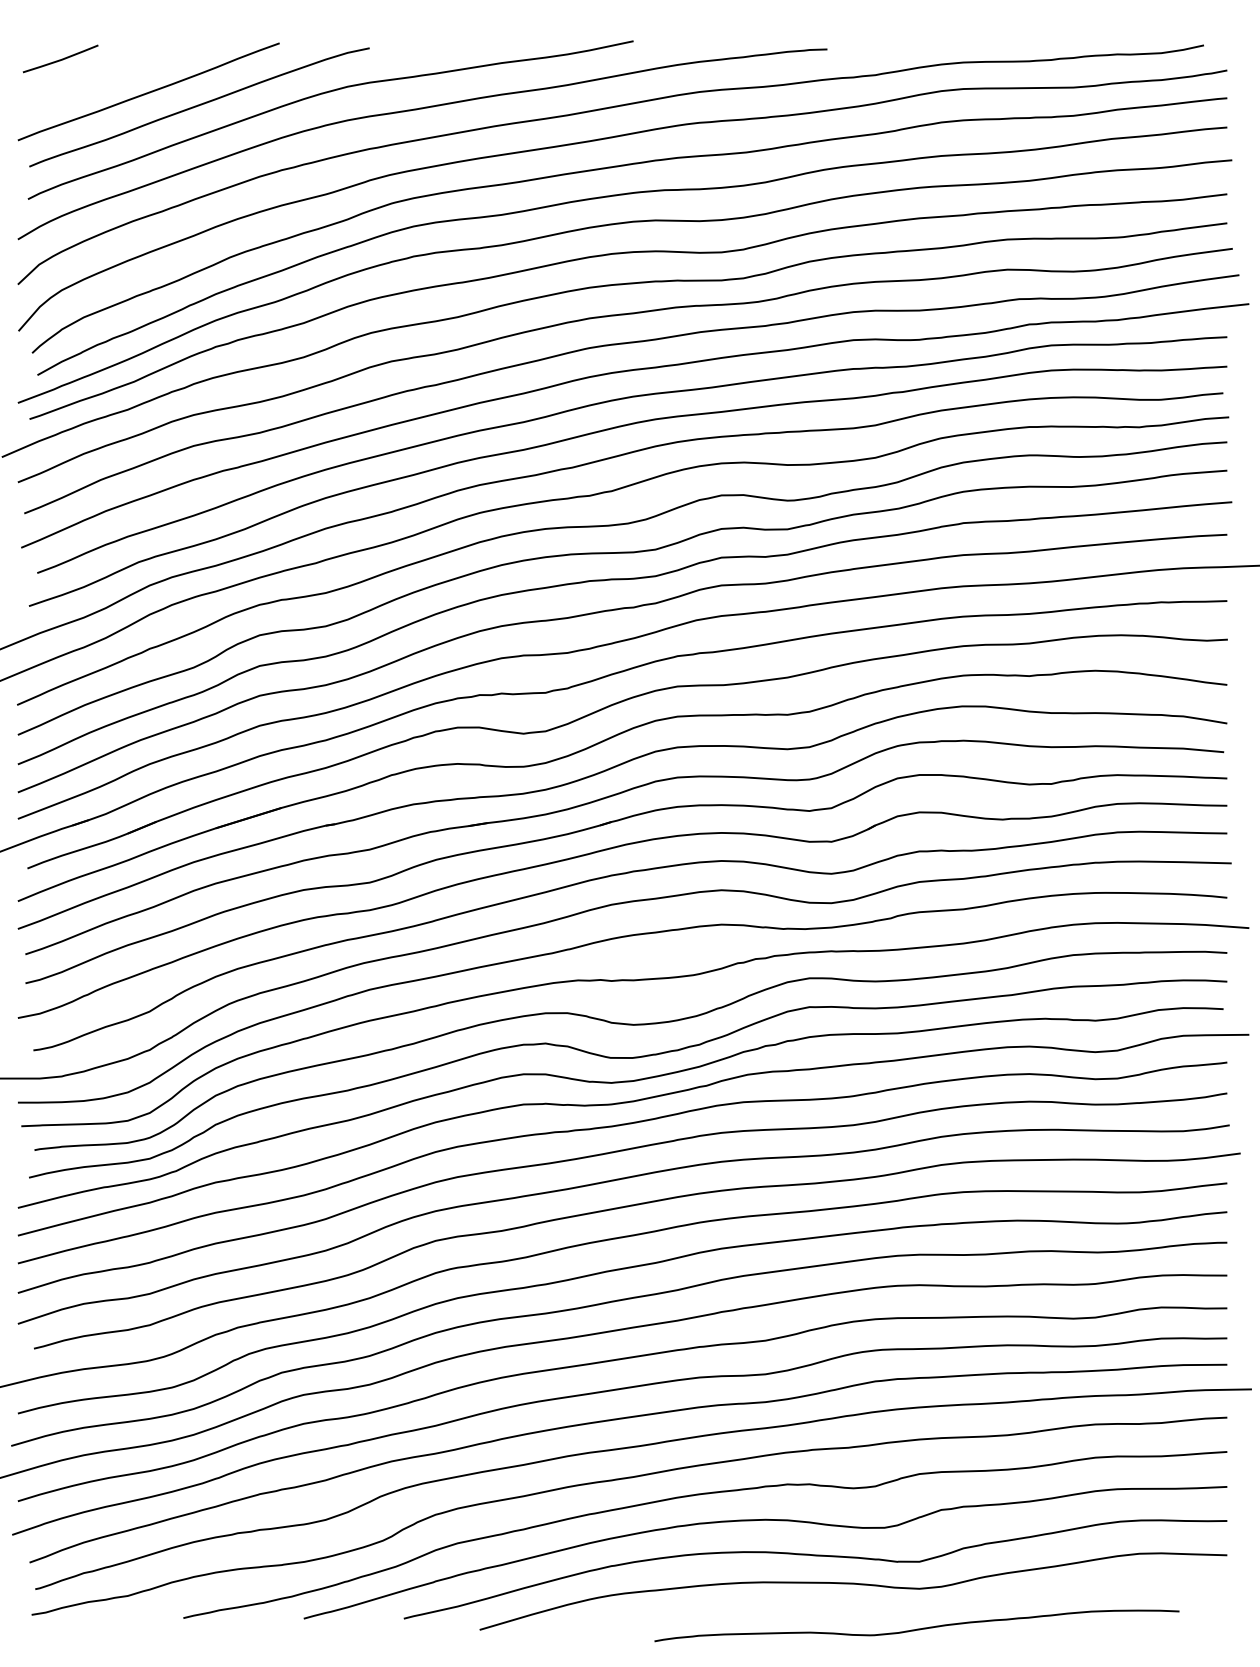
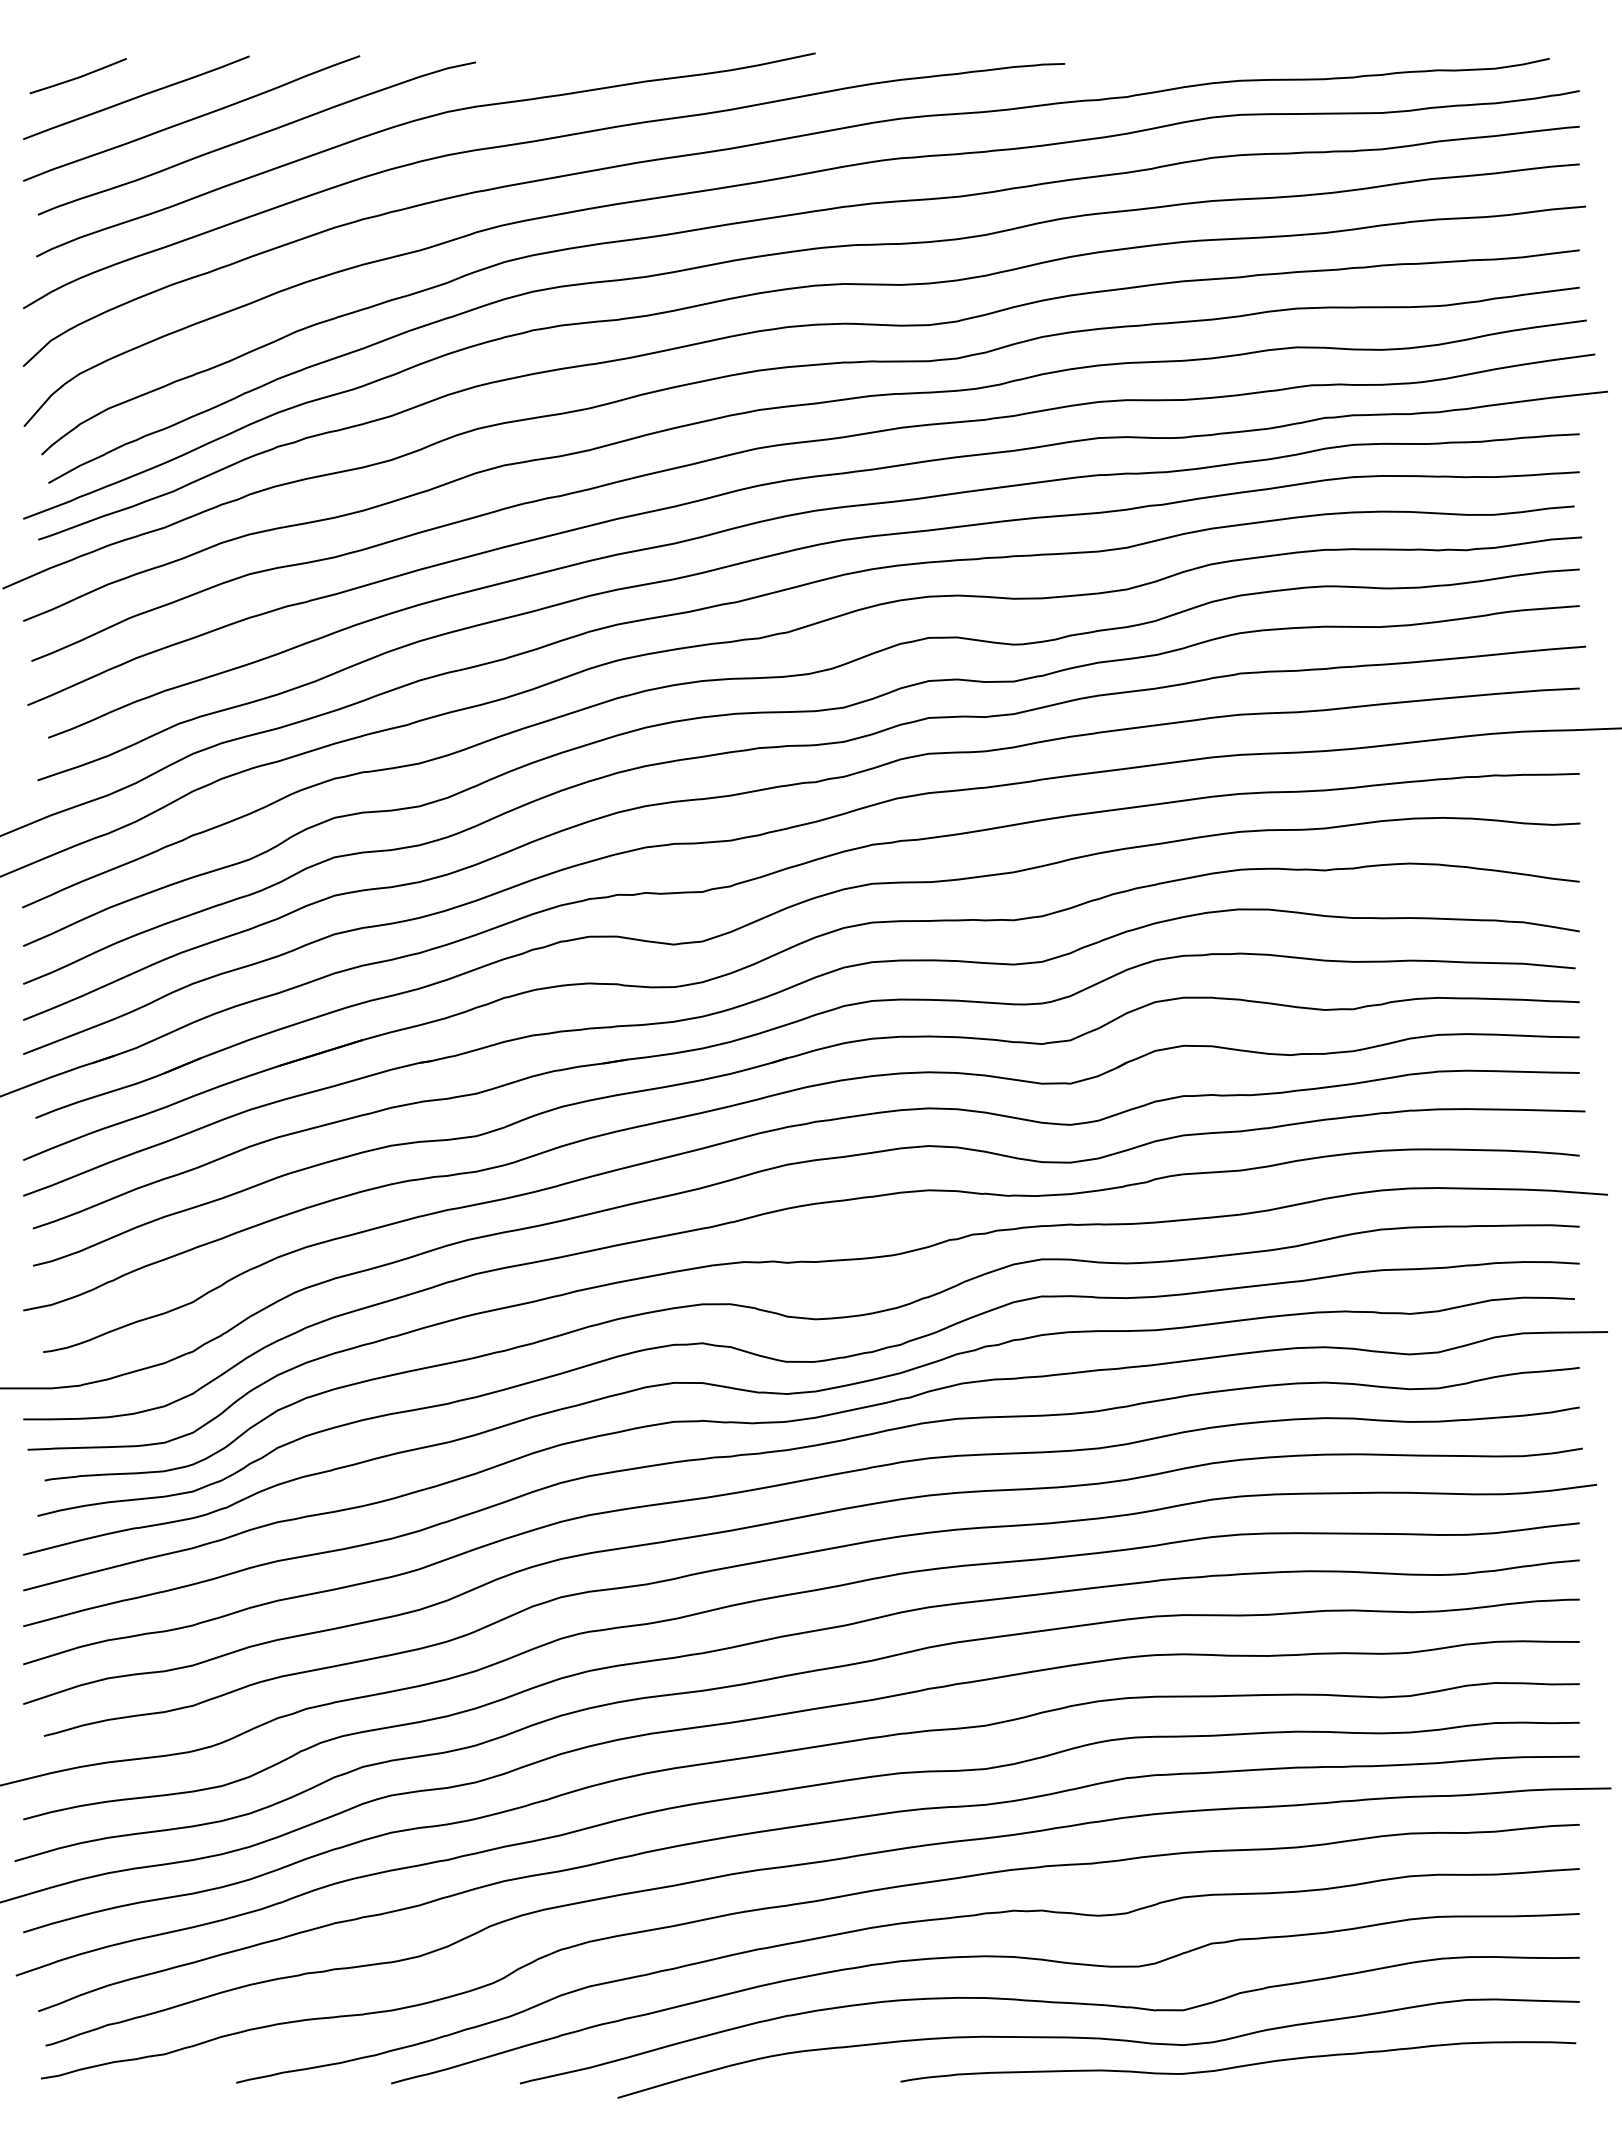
line: (105, 75) -> (136, 97), added
curve: (917, 1628) -> (1238, 2065), moved

